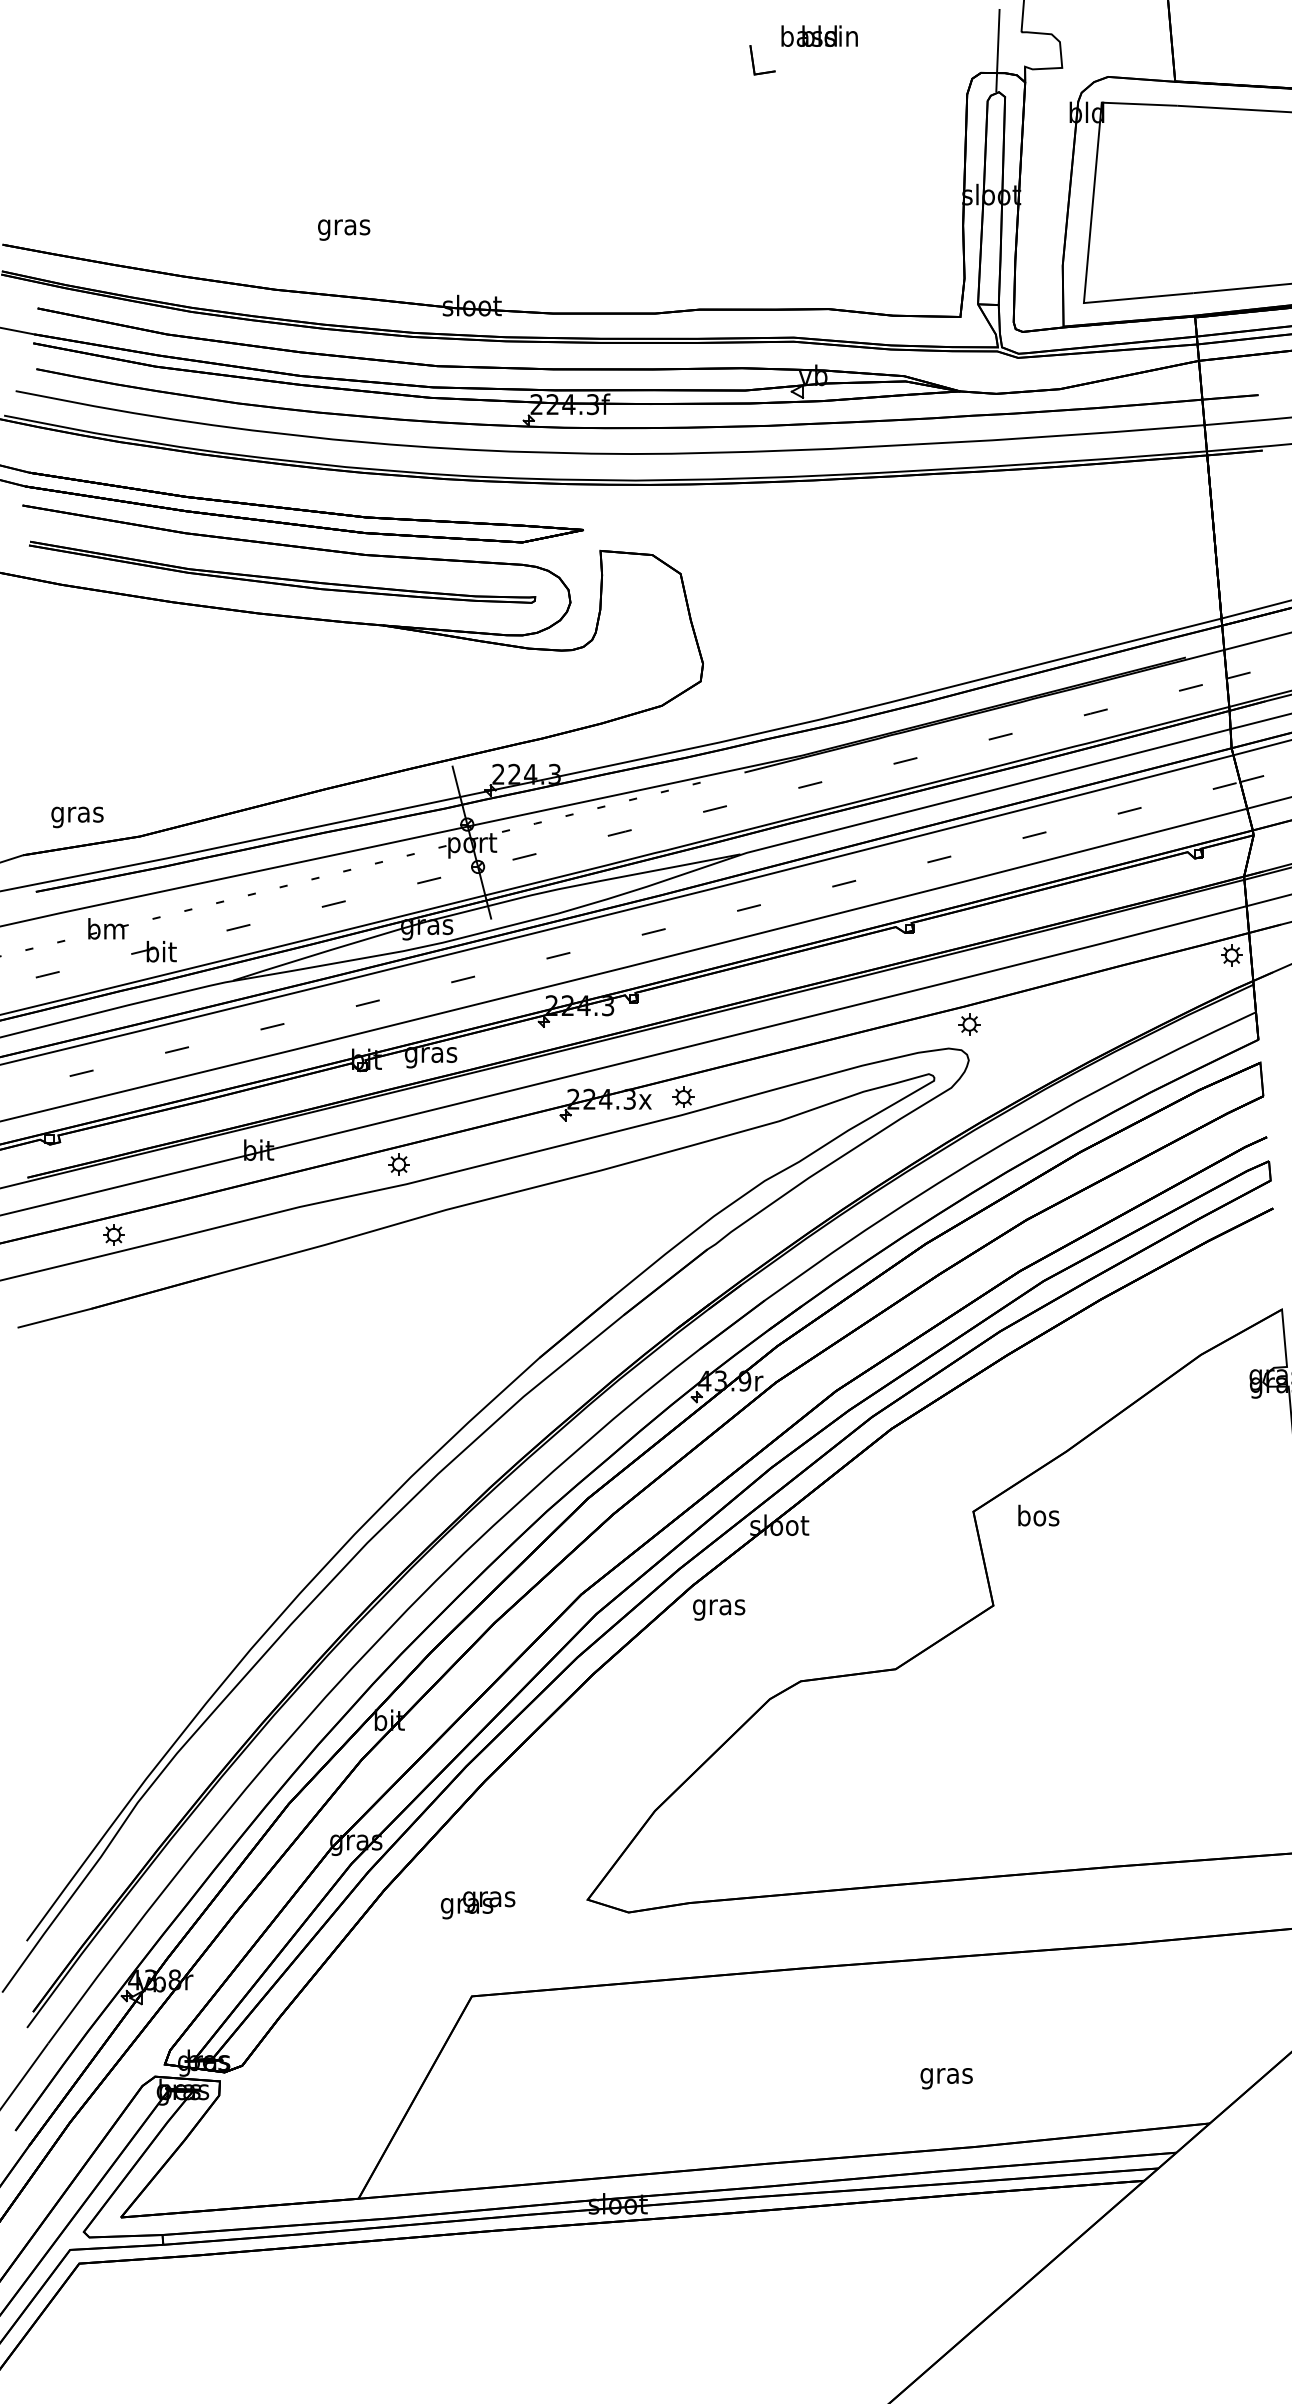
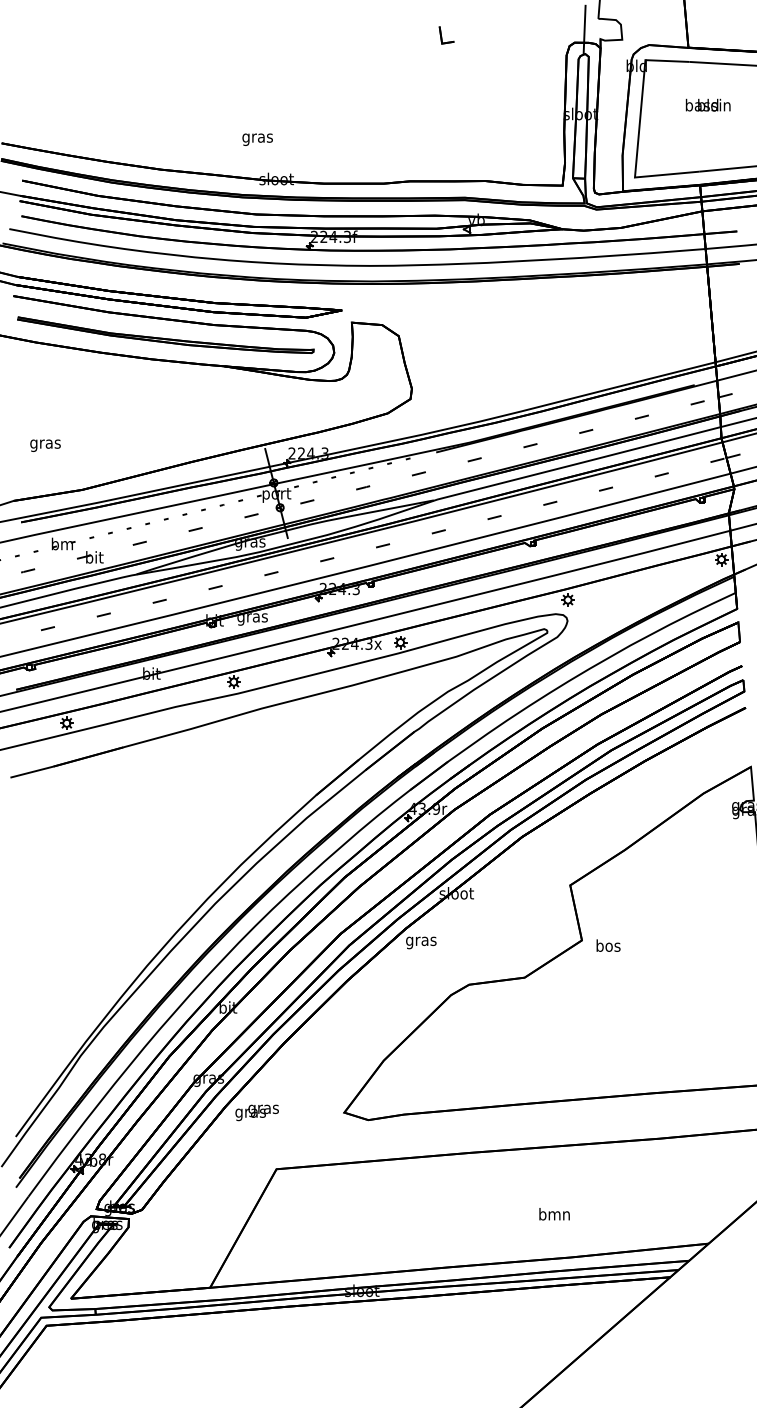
text: (818, 34) -> (707, 104), moved
text: (343, 229) -> (257, 139), moved
text: (77, 816) -> (45, 445), moved
text: (1038, 1515) -> (608, 945), moved
text: (476, 1904) -> (256, 1112), moved
text: (946, 2075) -> (554, 1215), gras -> bmn

